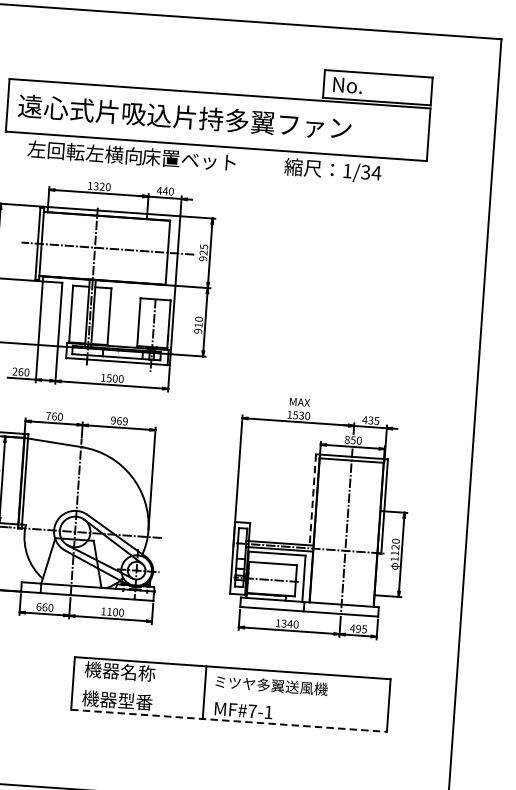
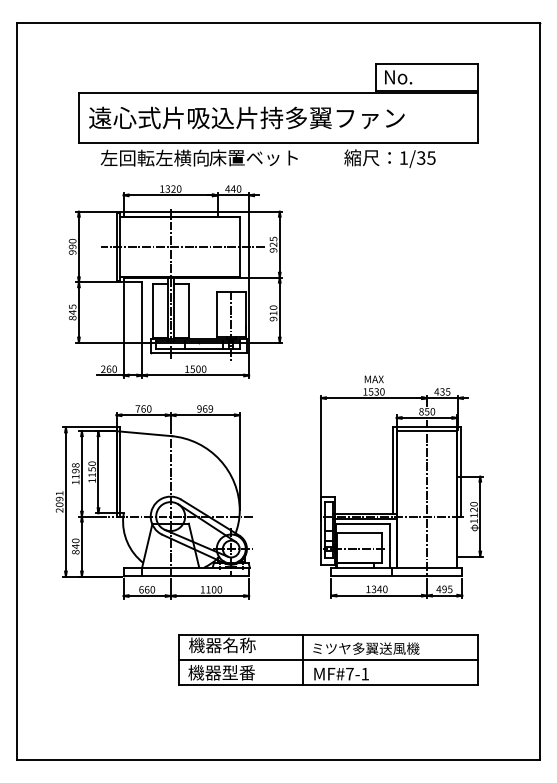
text: (375, 172) -> (430, 157), 1/34 -> 1/35
line: (312, 500) -> (392, 471), dashed -> solid
line: (231, 694) -> (328, 659), added
line: (229, 720) -> (328, 684), dashed -> solid

